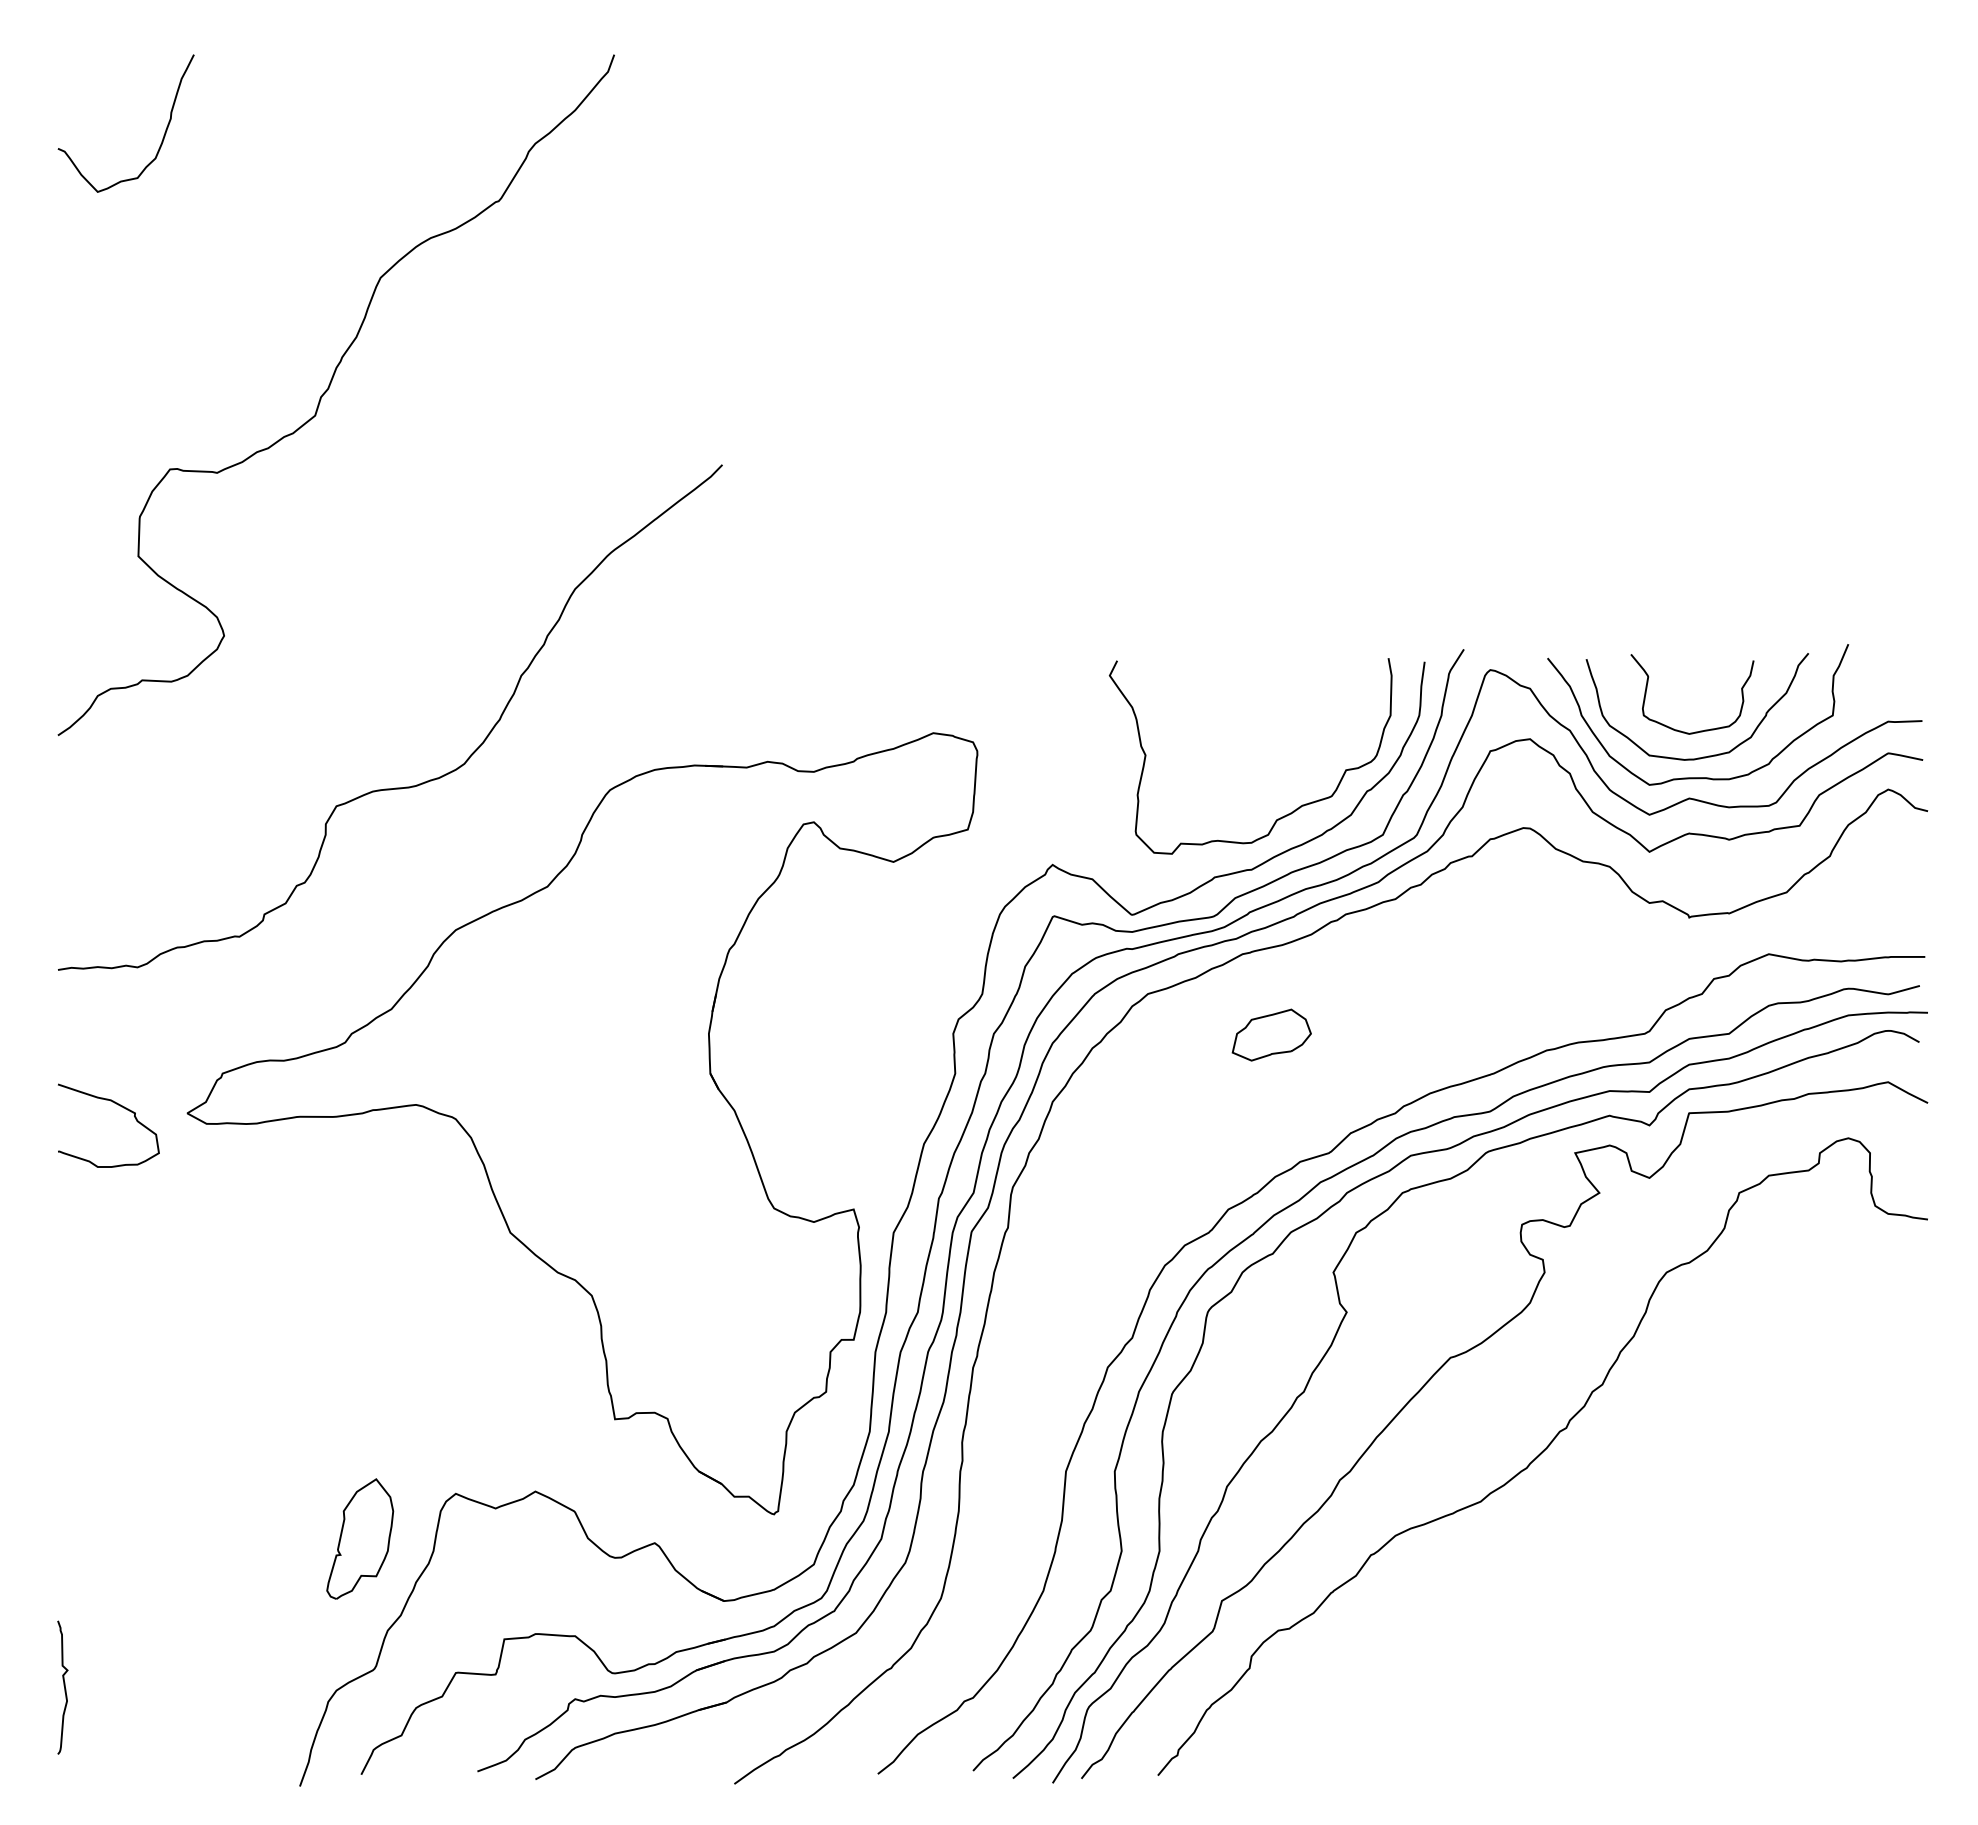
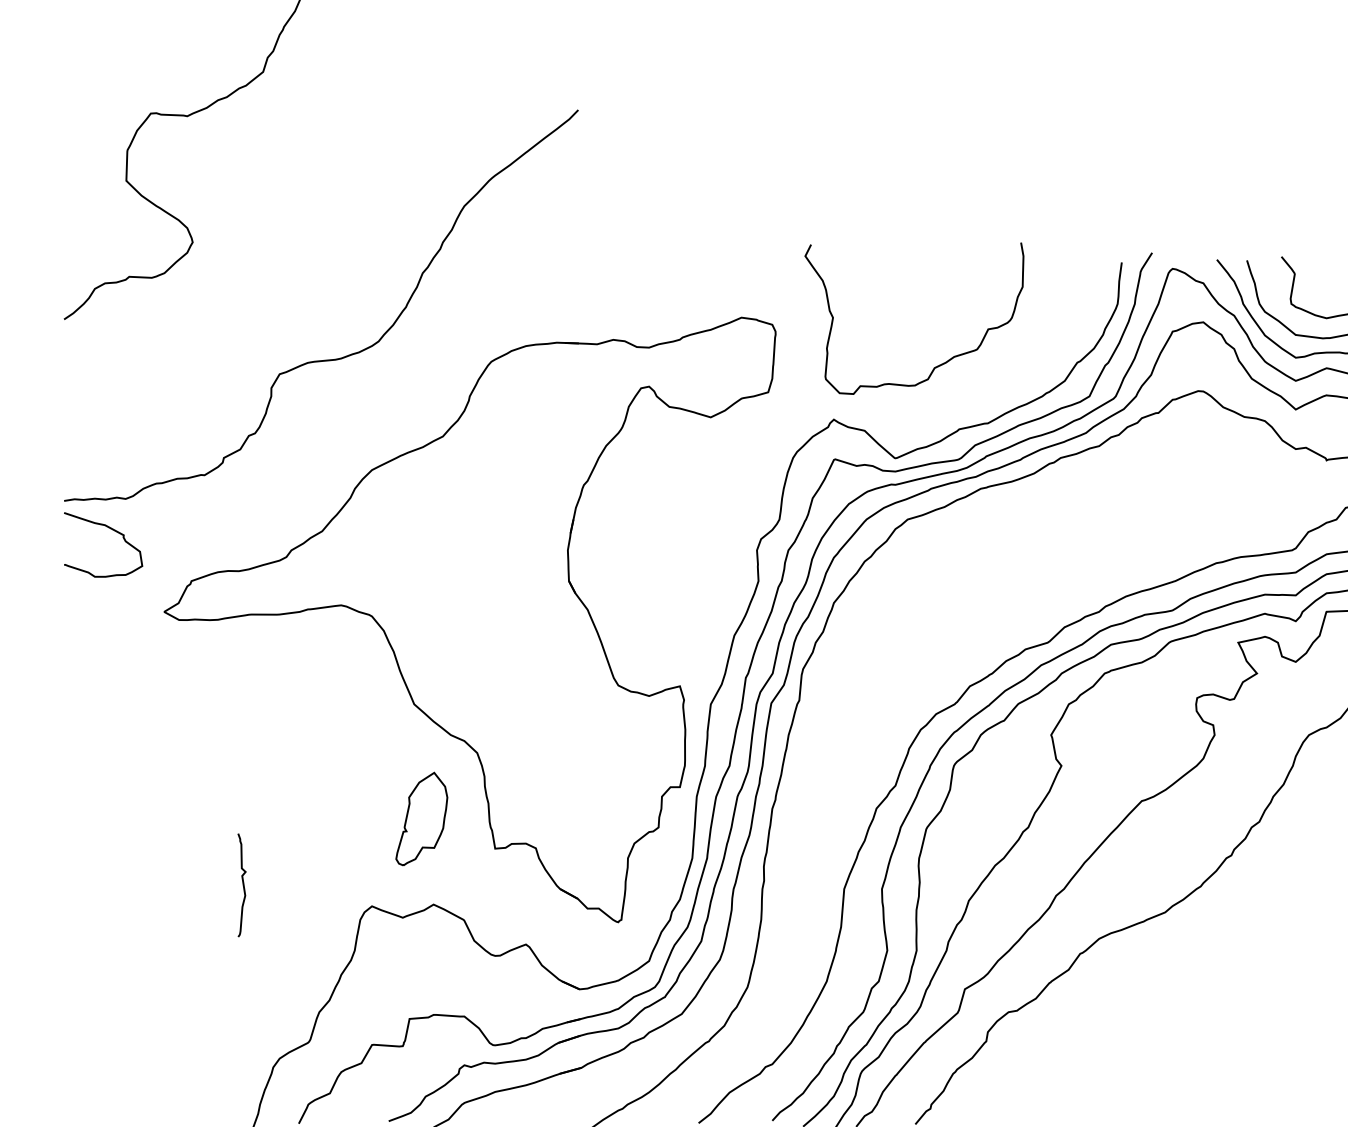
curve: (1280, 817) -> (937, 365), moved
part: (1271, 1034) -> (1003, 550), removed
curve: (121, 1107) -> (113, 530), moved
part: (360, 1538) -> (422, 818), moved
curve: (63, 1686) -> (242, 884), moved

